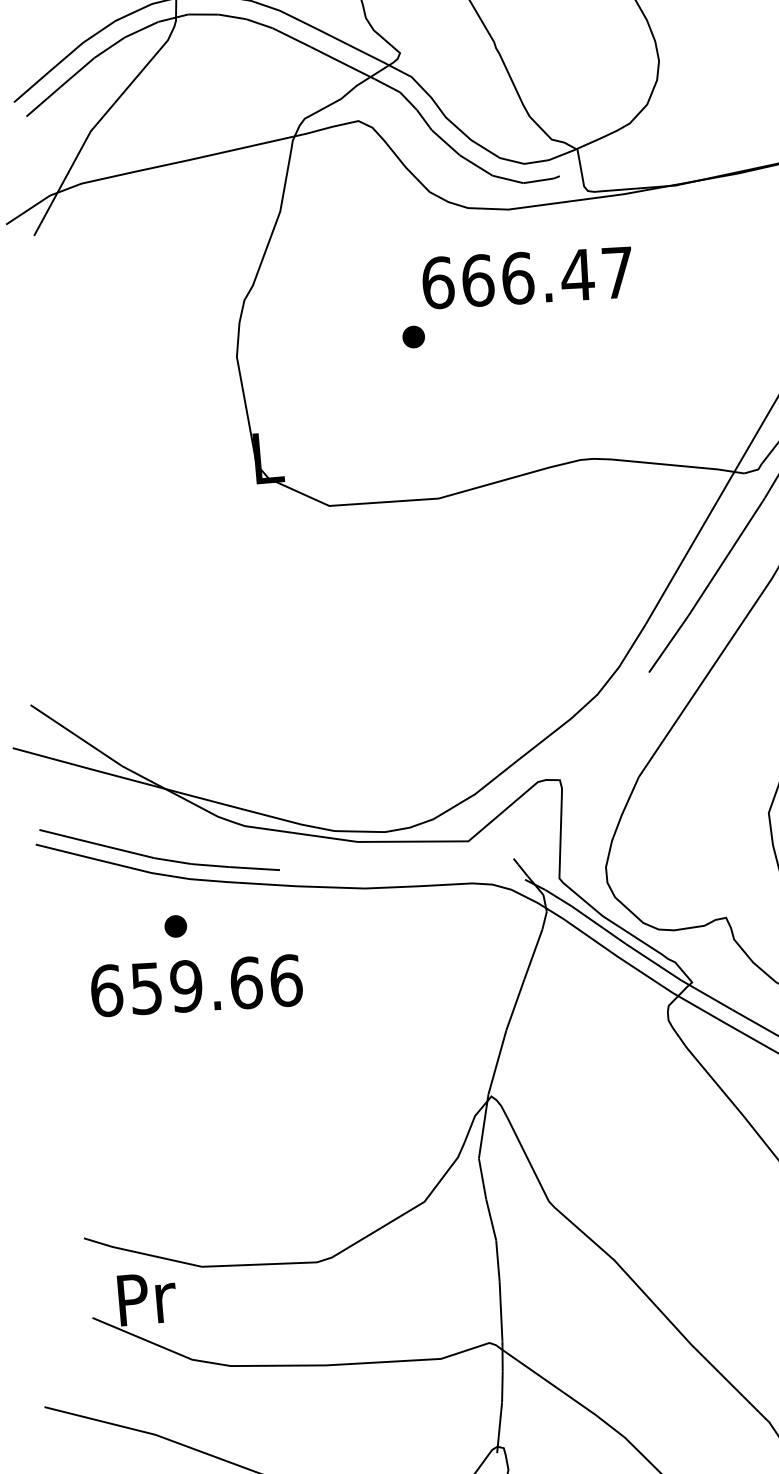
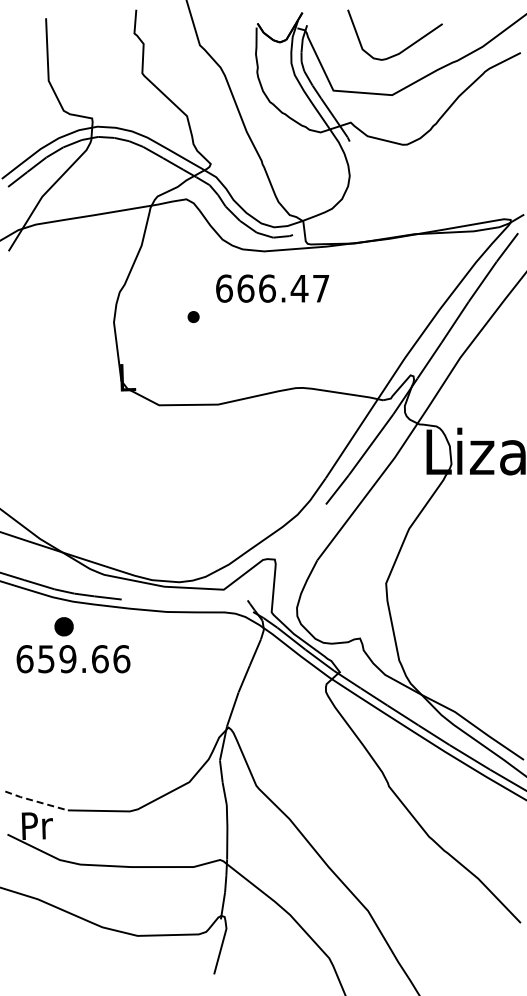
part: (413, 336) -> (193, 316), moved
part: (174, 926) -> (63, 626), size x1.6
line: (142, 1253) -> (36, 801), solid -> dashed

